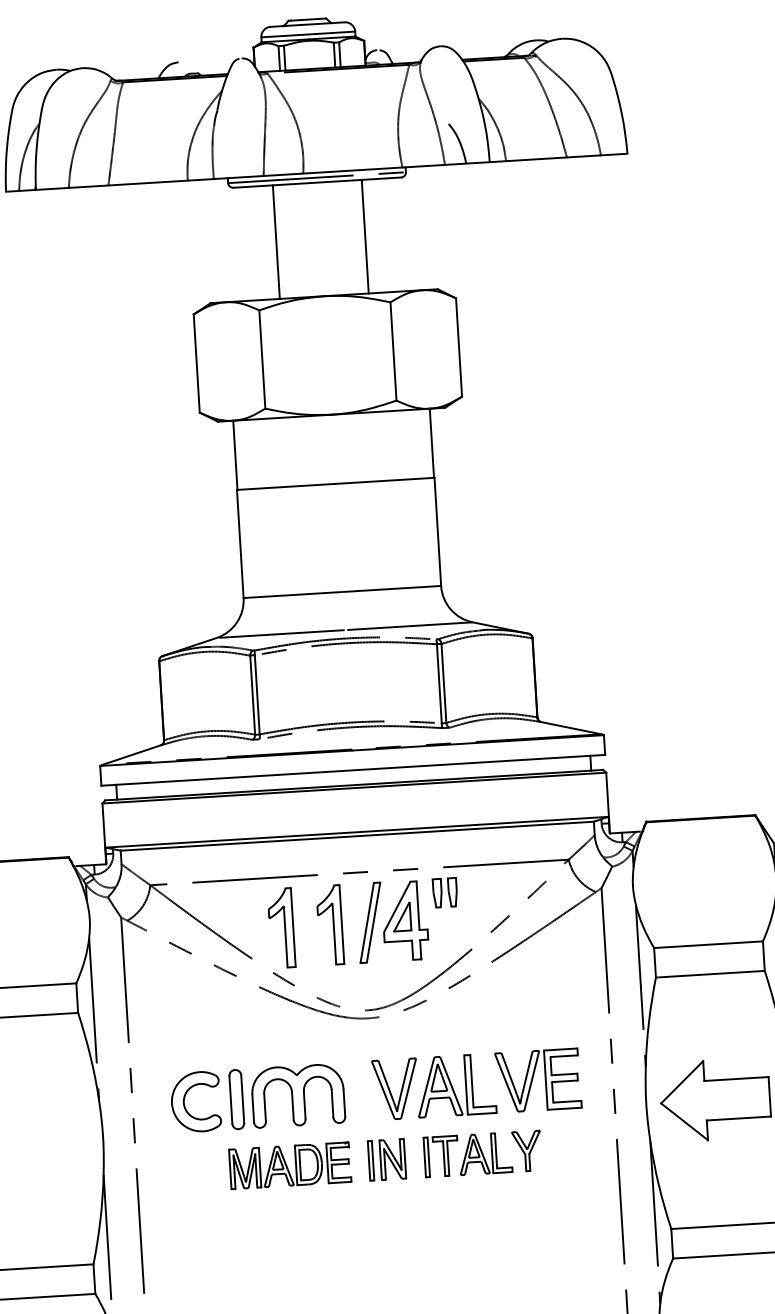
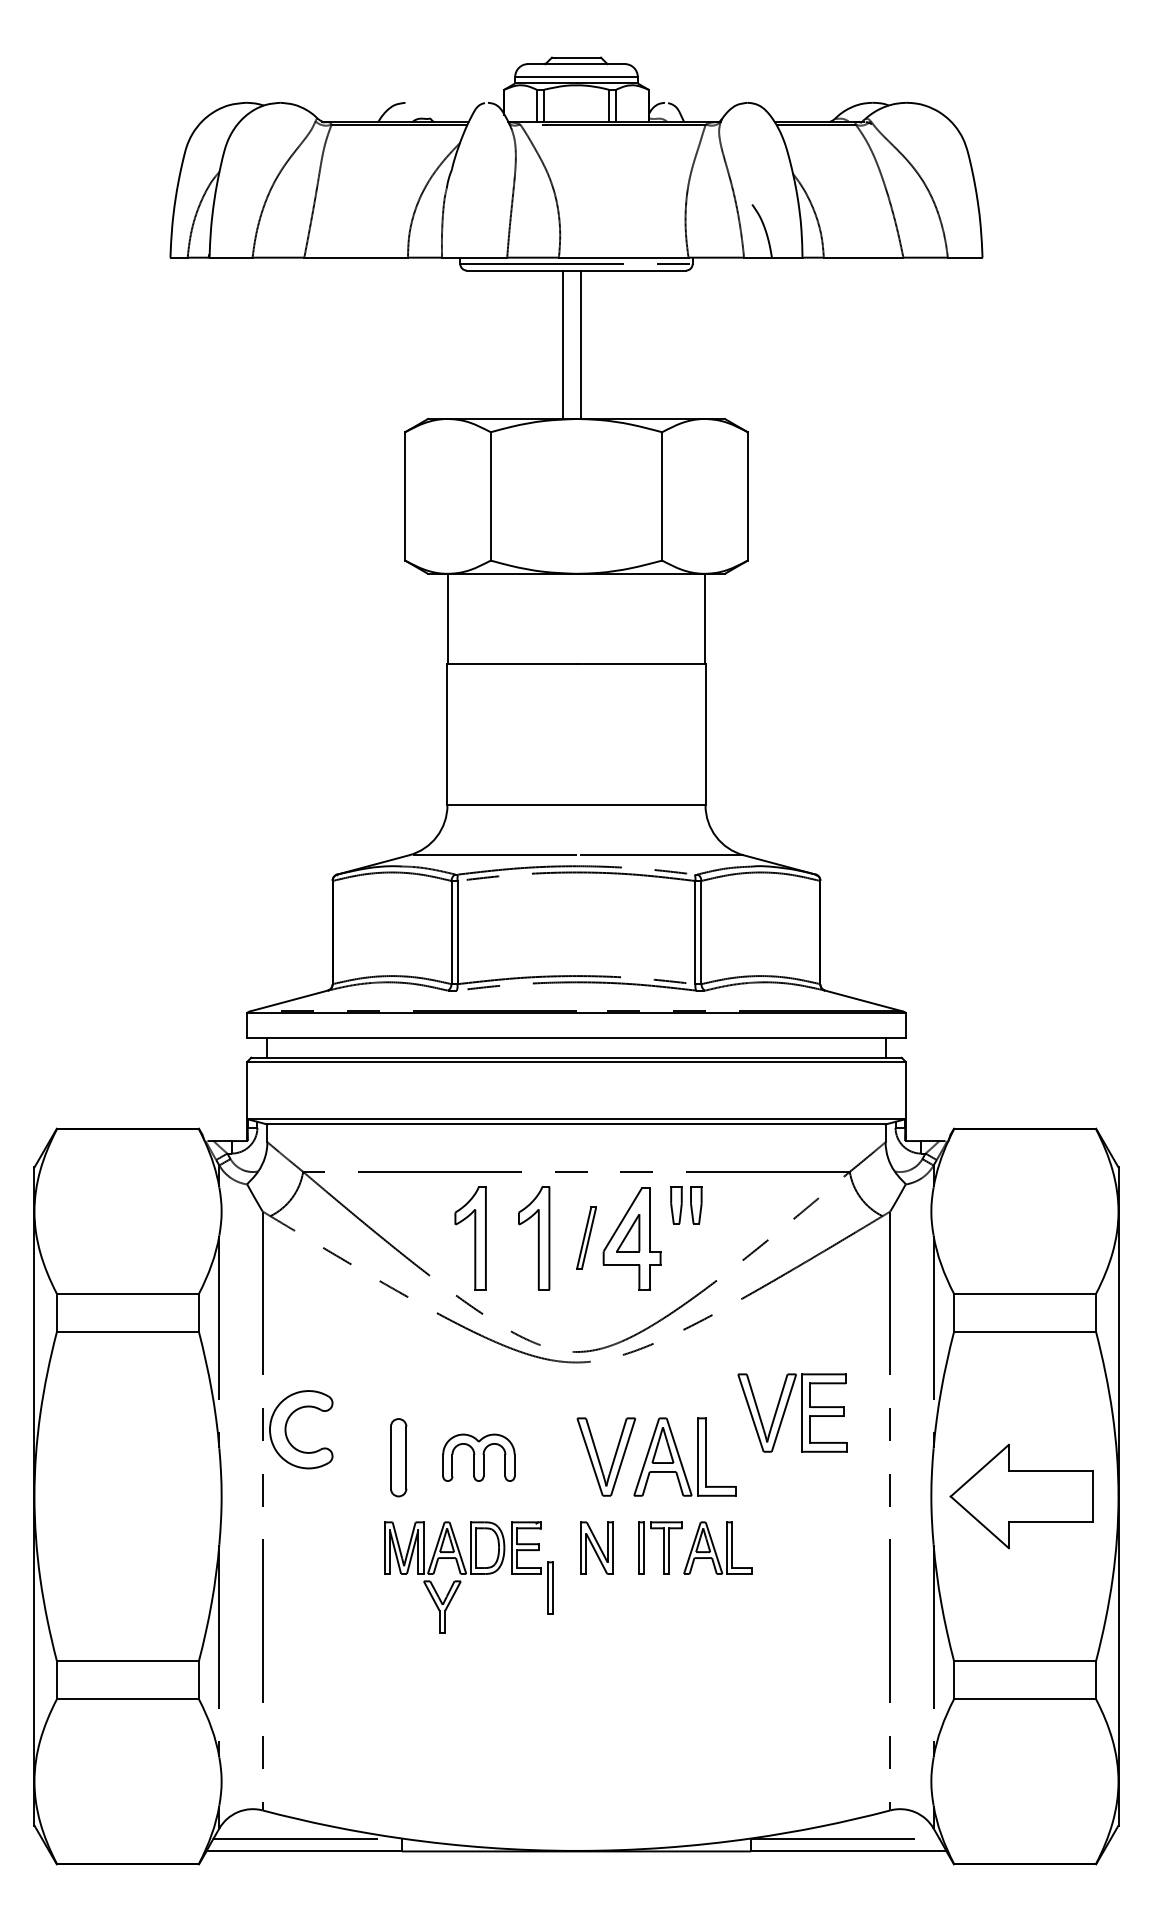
line: (365, 236) -> (580, 344), moved
line: (276, 241) -> (563, 344), moved
part: (370, 922) -> (586, 1238), size x0.6
part: (533, 1078) -> (786, 1409), moved
part: (297, 1095) -> (478, 1457), size x0.6
part: (184, 1102) -> (286, 1429), moved
part: (527, 1150) -> (442, 1606), moved
part: (370, 1160) -> (550, 1587), moved

